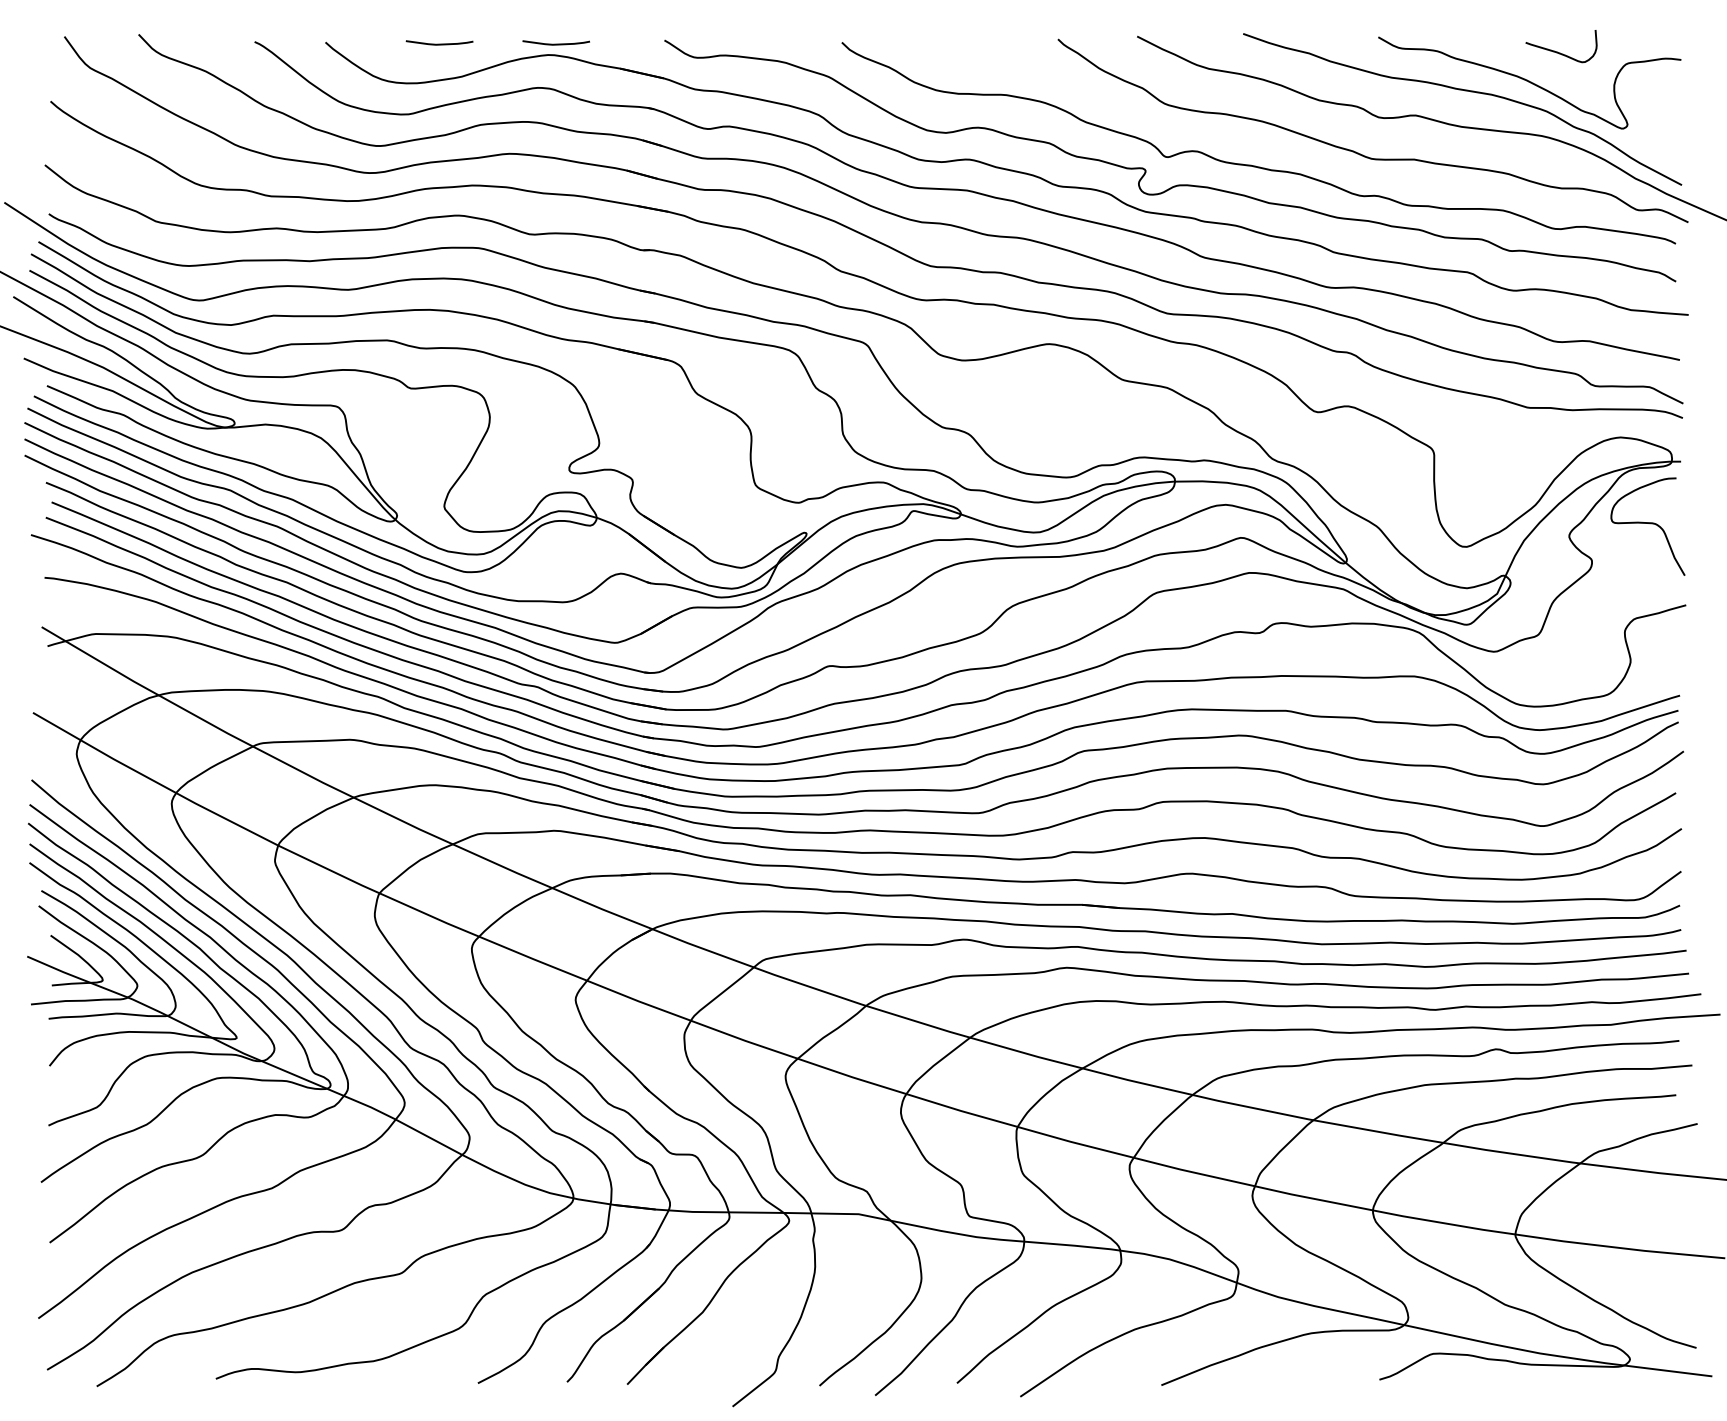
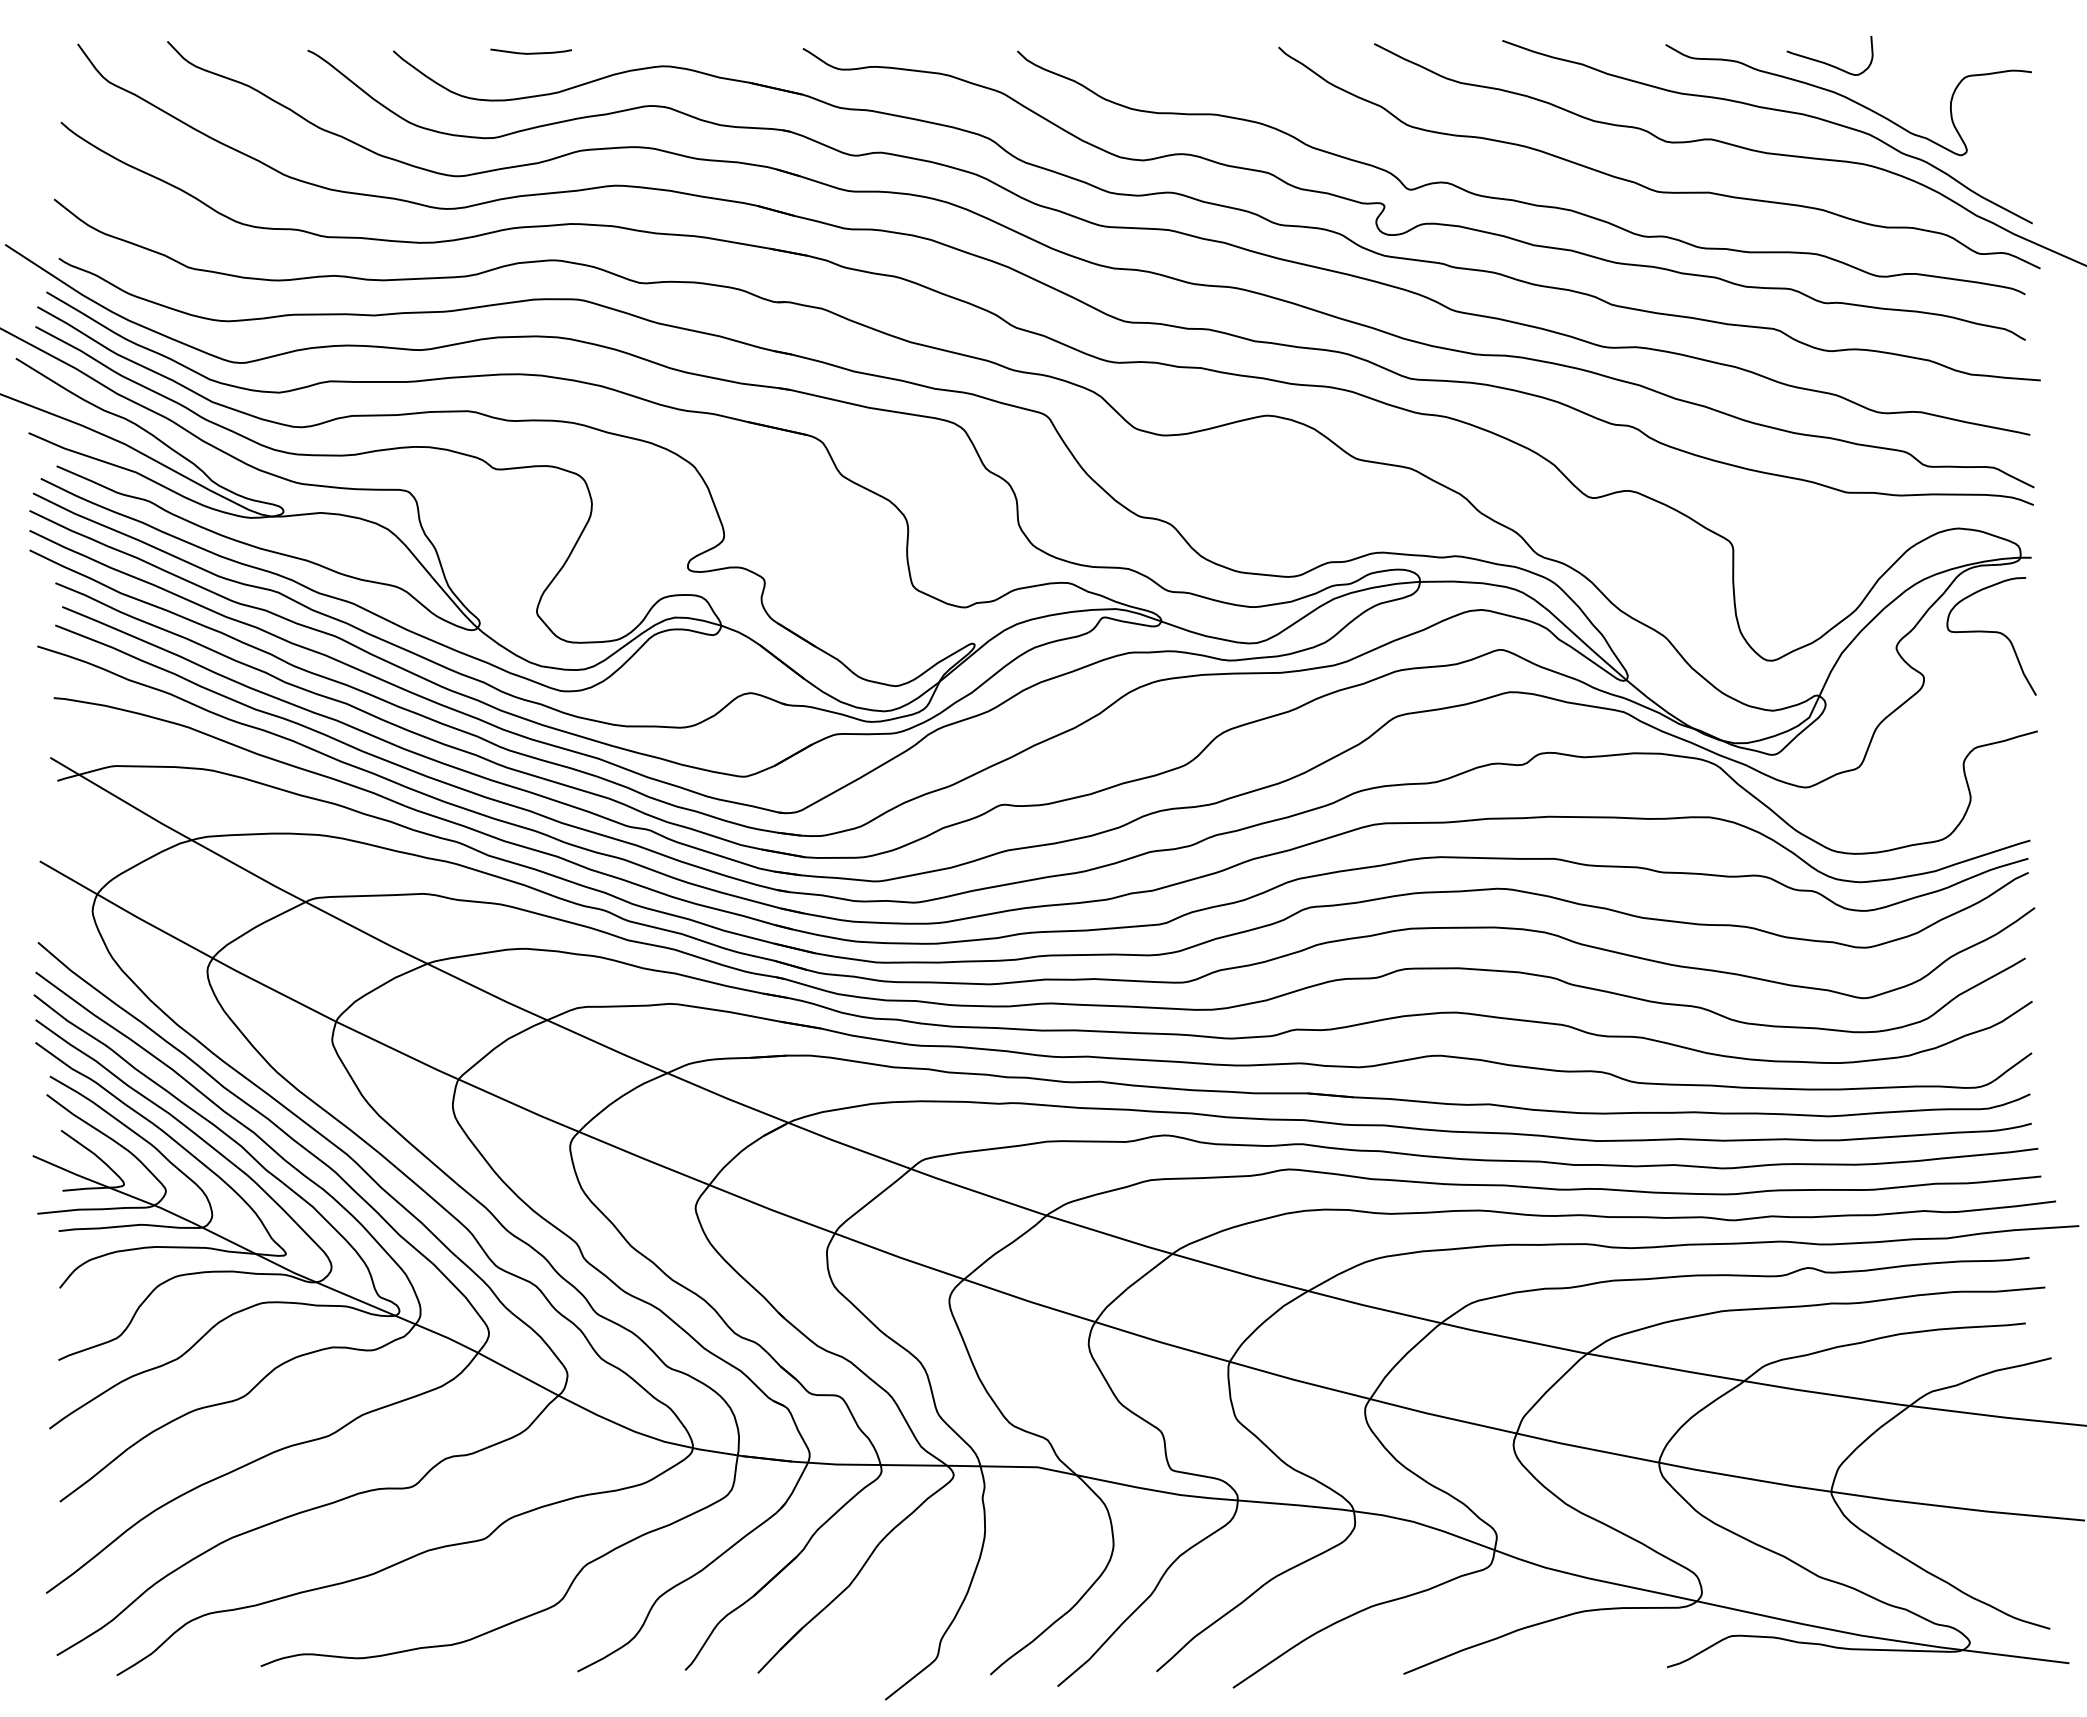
curve: (555, 43) -> (671, 52), removed
curve: (1558, 51) -> (1826, 62), moved

